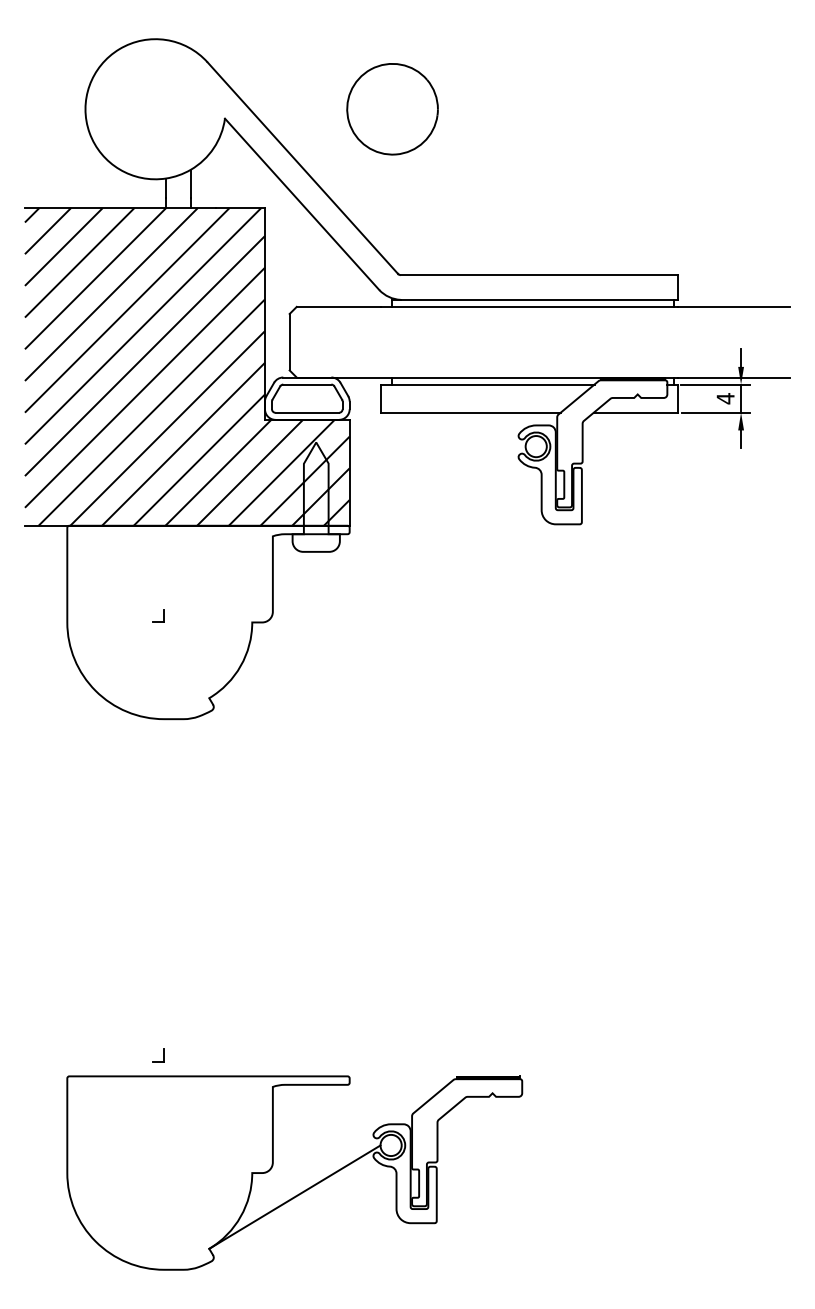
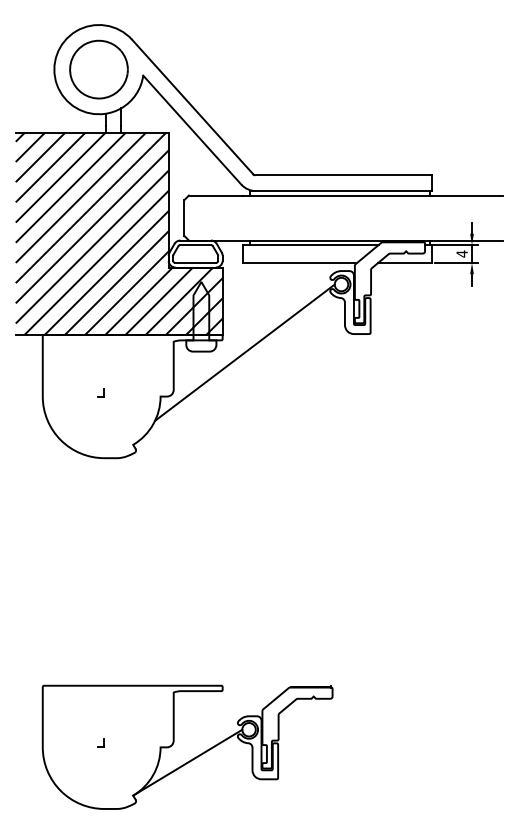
part: (391, 109) -> (98, 69), moved
line: (383, 553) -> (244, 352), added
part: (157, 1053) -> (100, 742), moved

